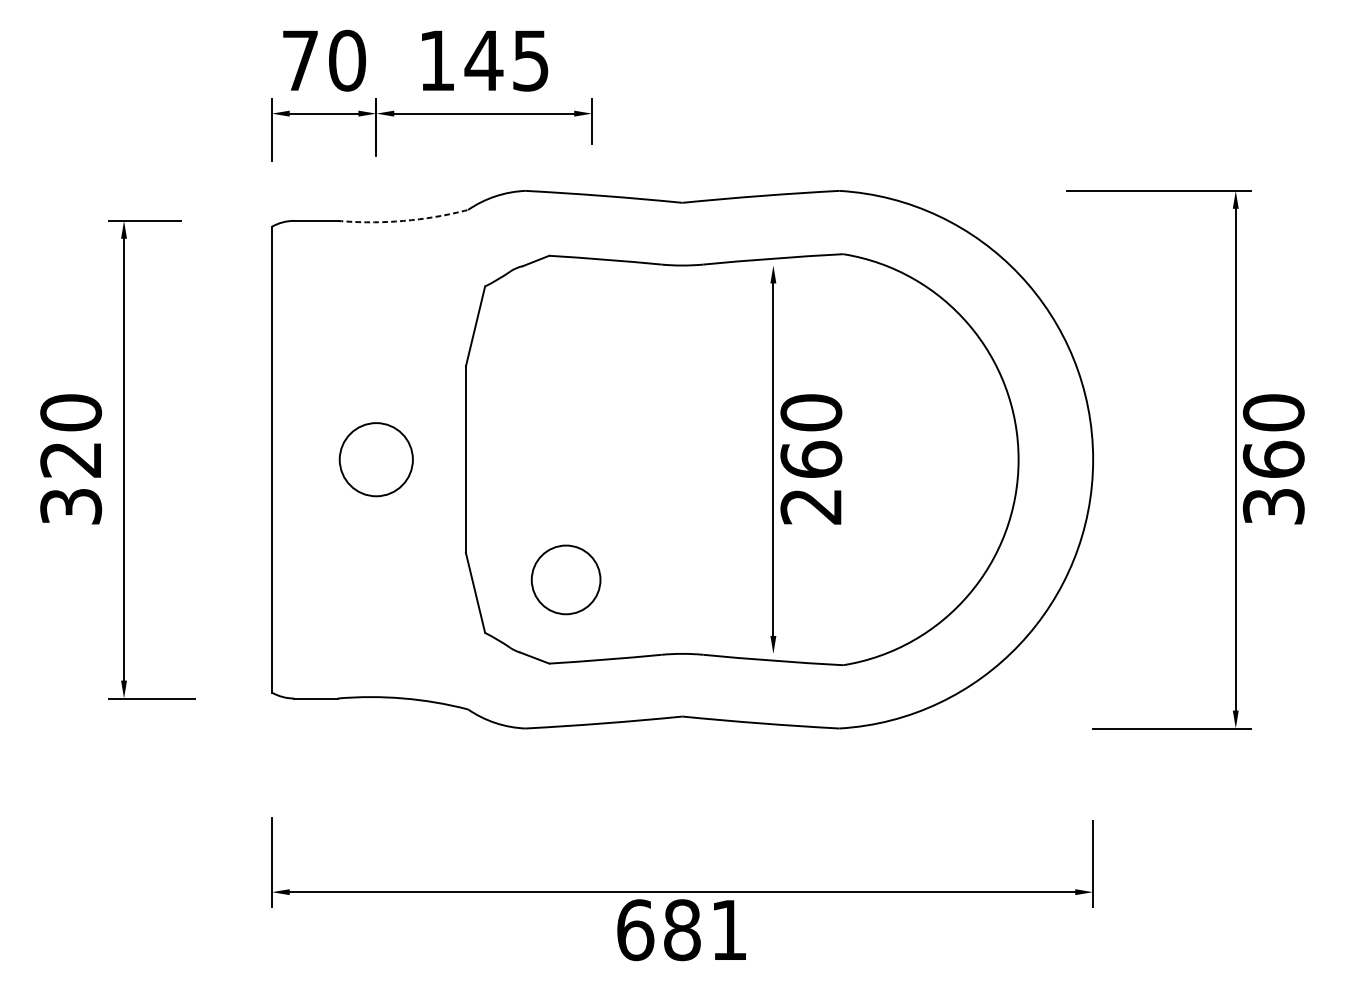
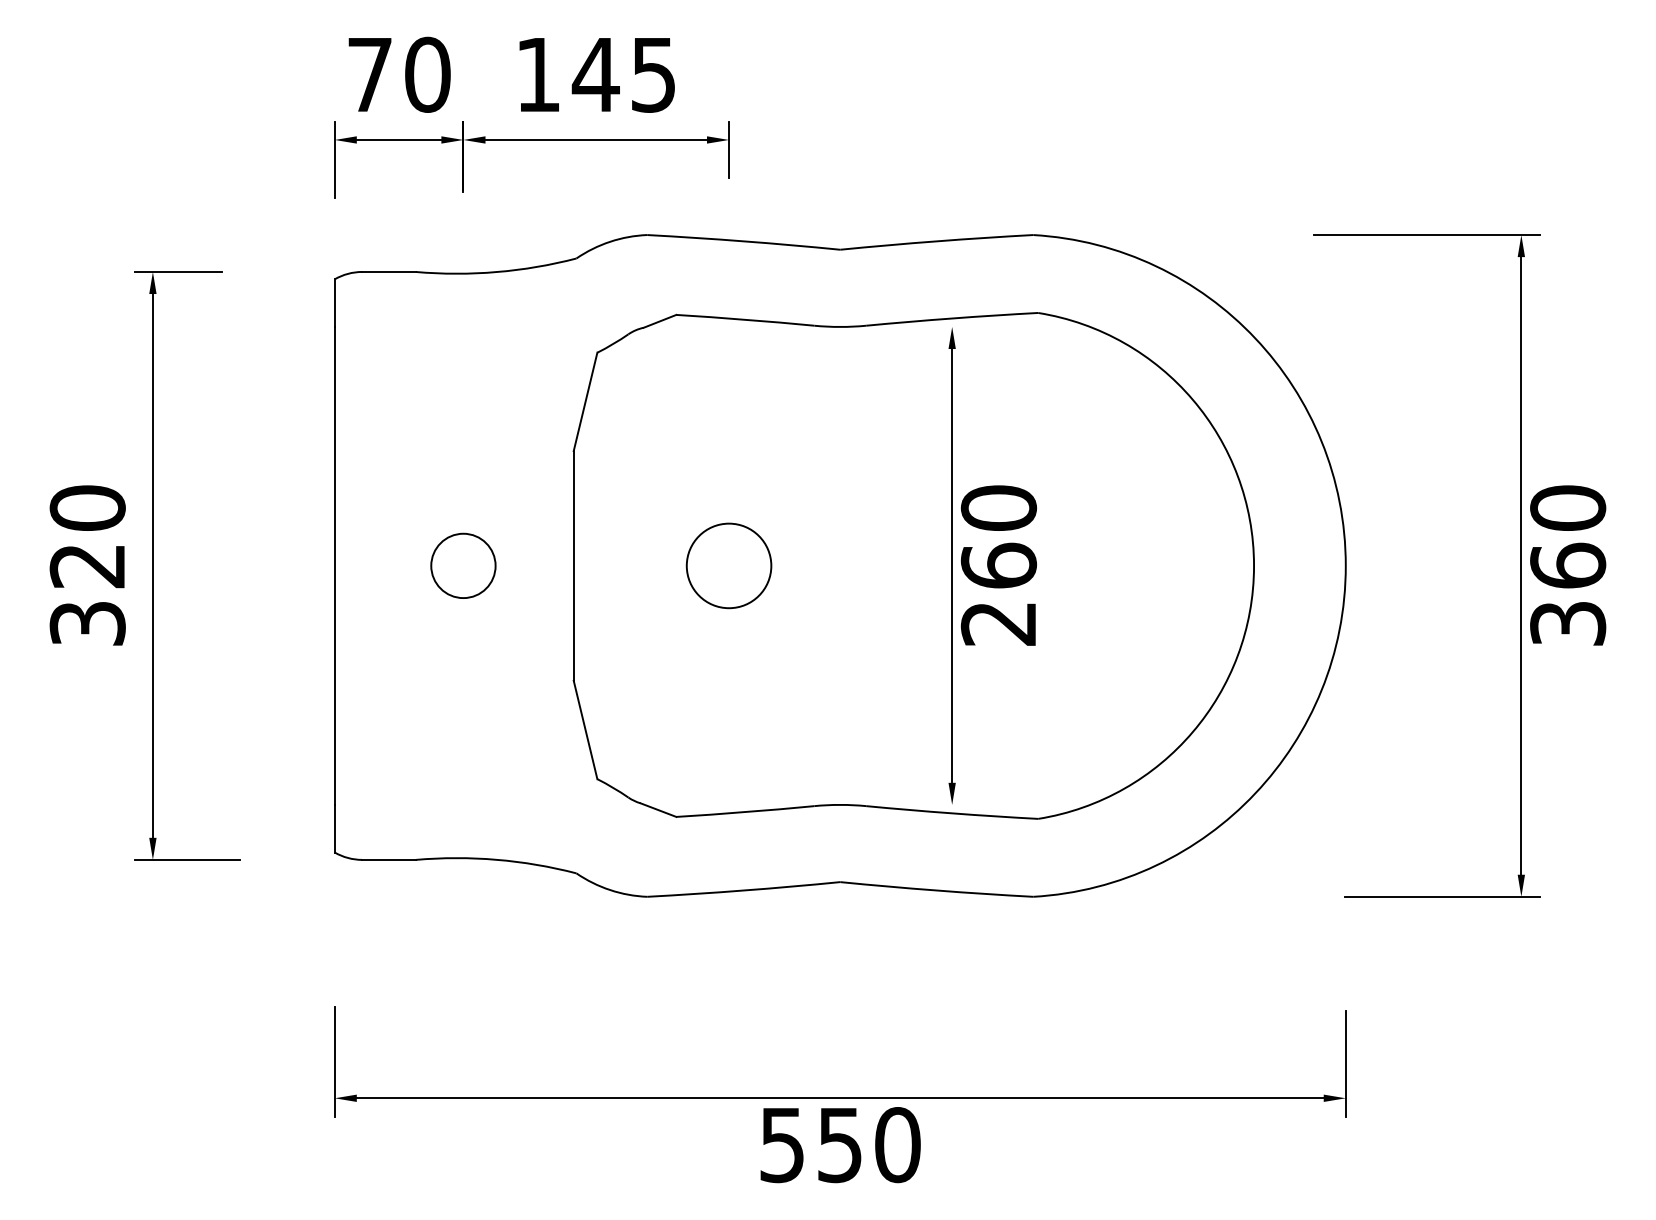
arc: (403, 221) -> (496, 272), dashed -> solid
circle: (376, 459) -> (463, 565), size x0.71
circle: (565, 579) -> (728, 565), moved
text: (682, 930) -> (840, 1145), 681 -> 550

